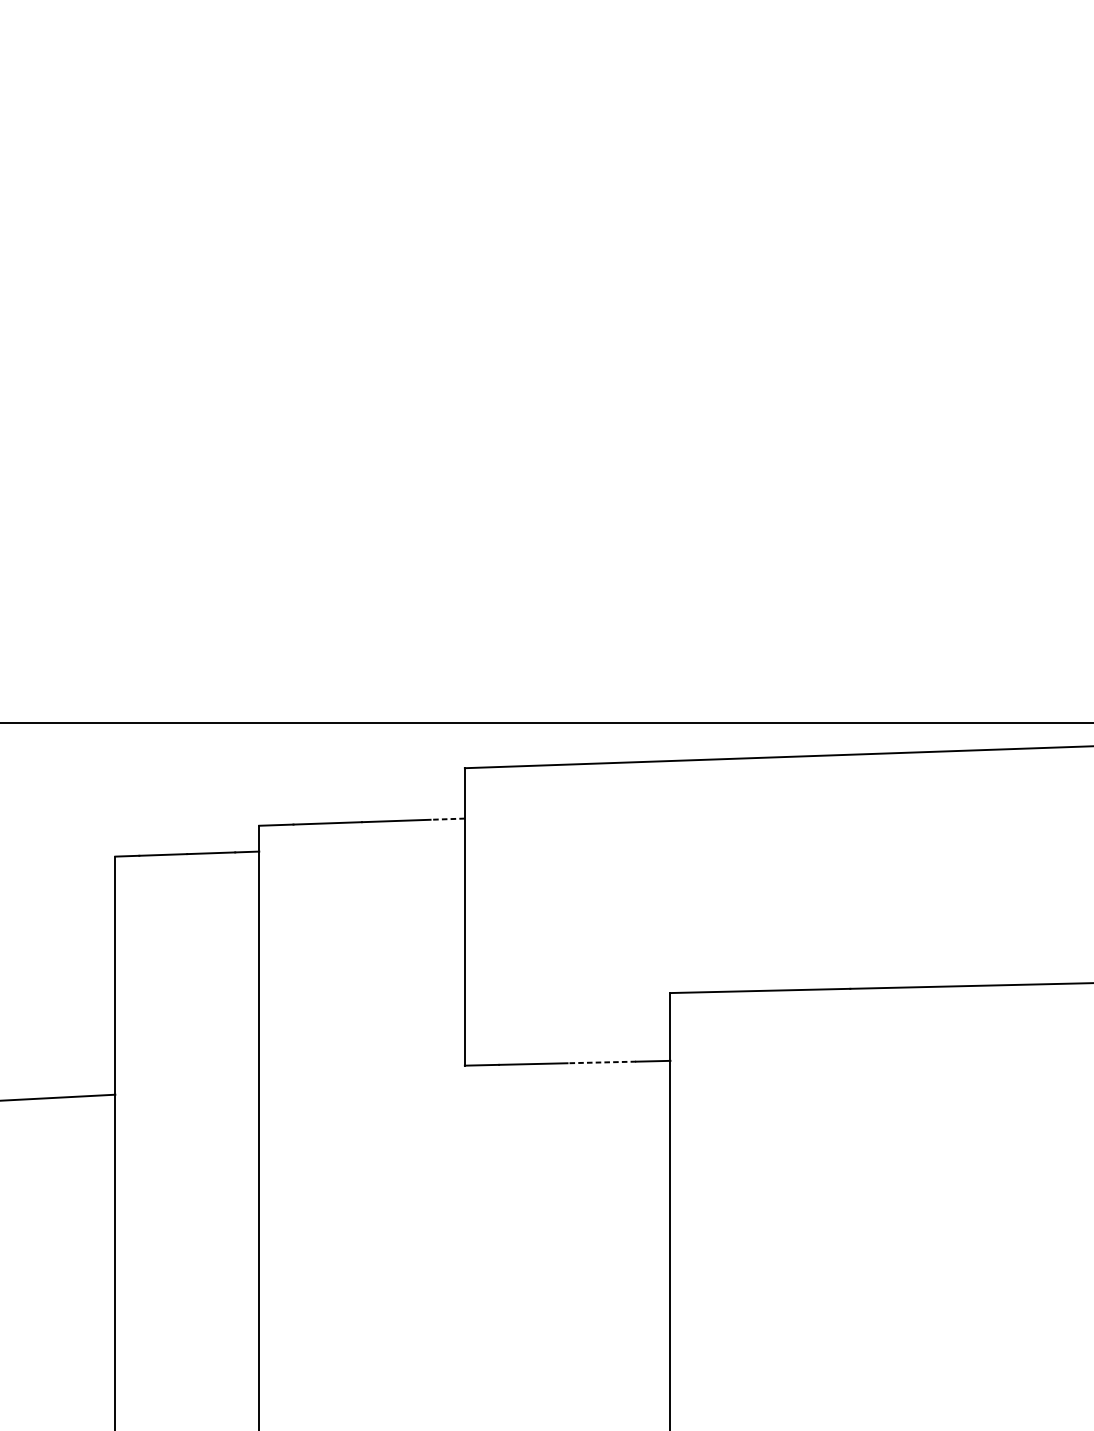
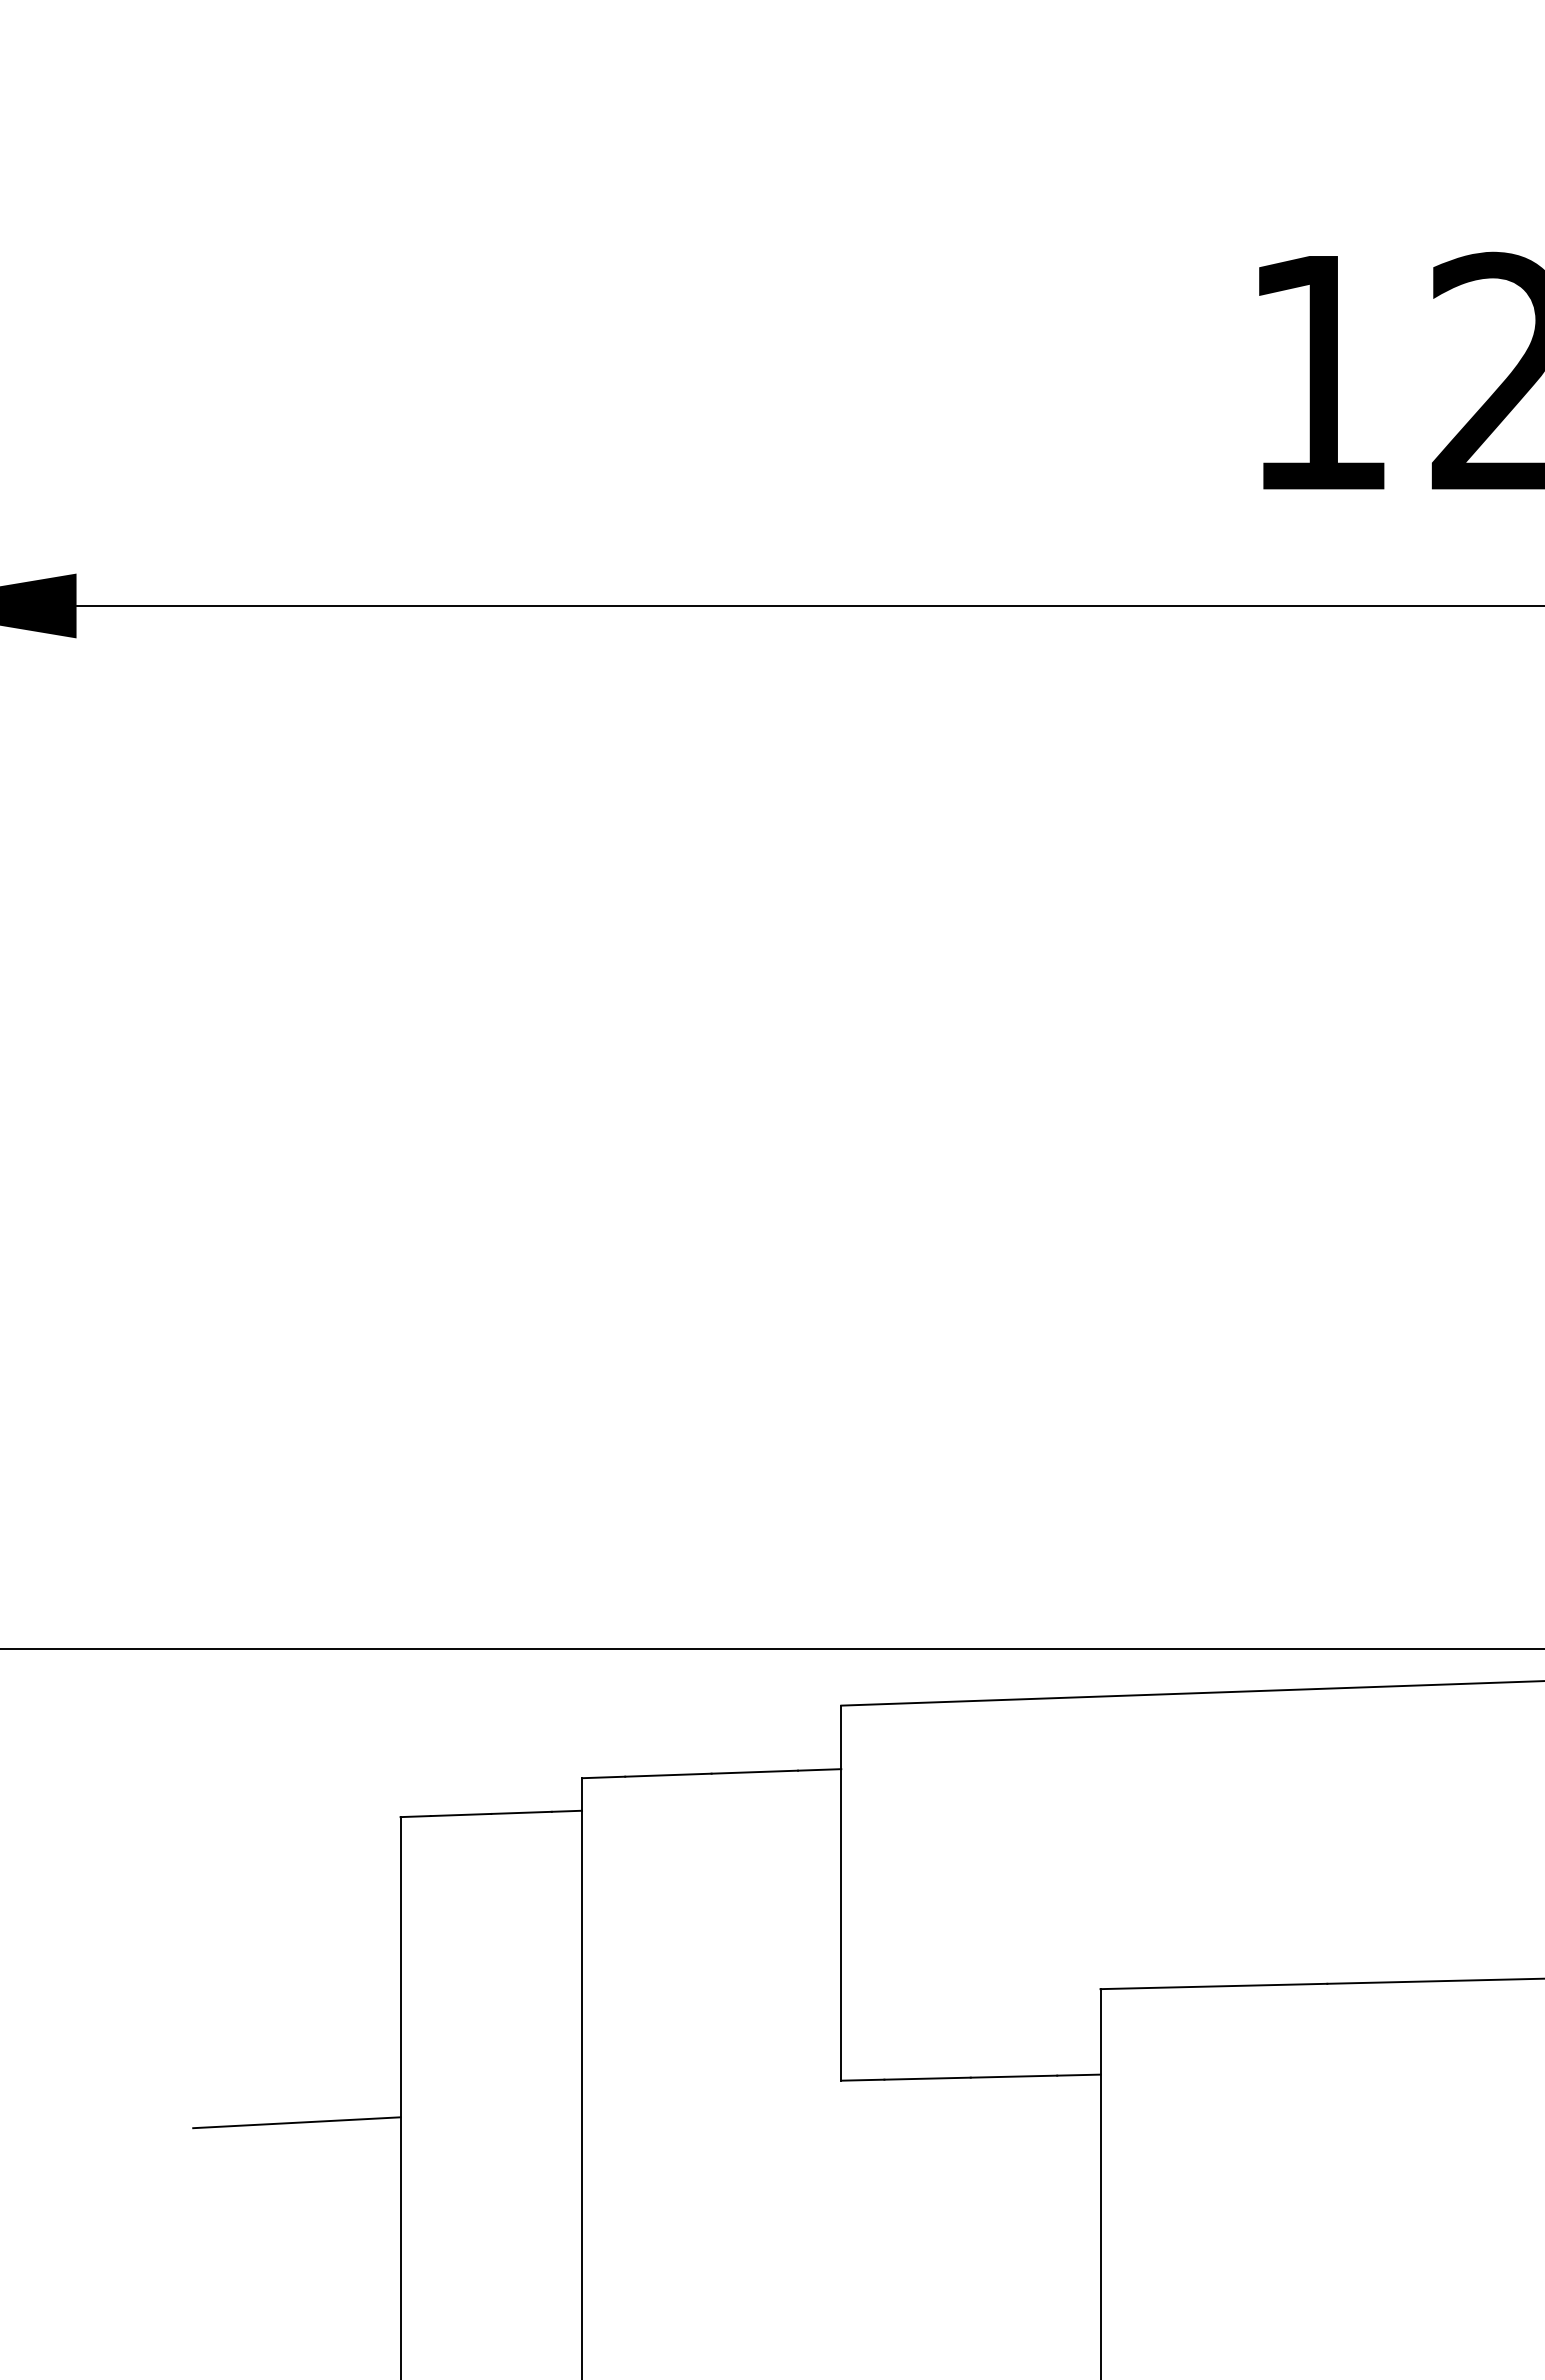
line: (447, 818) -> (819, 1769), dashed -> solid
line: (601, 1062) -> (1013, 2076), dashed -> solid

